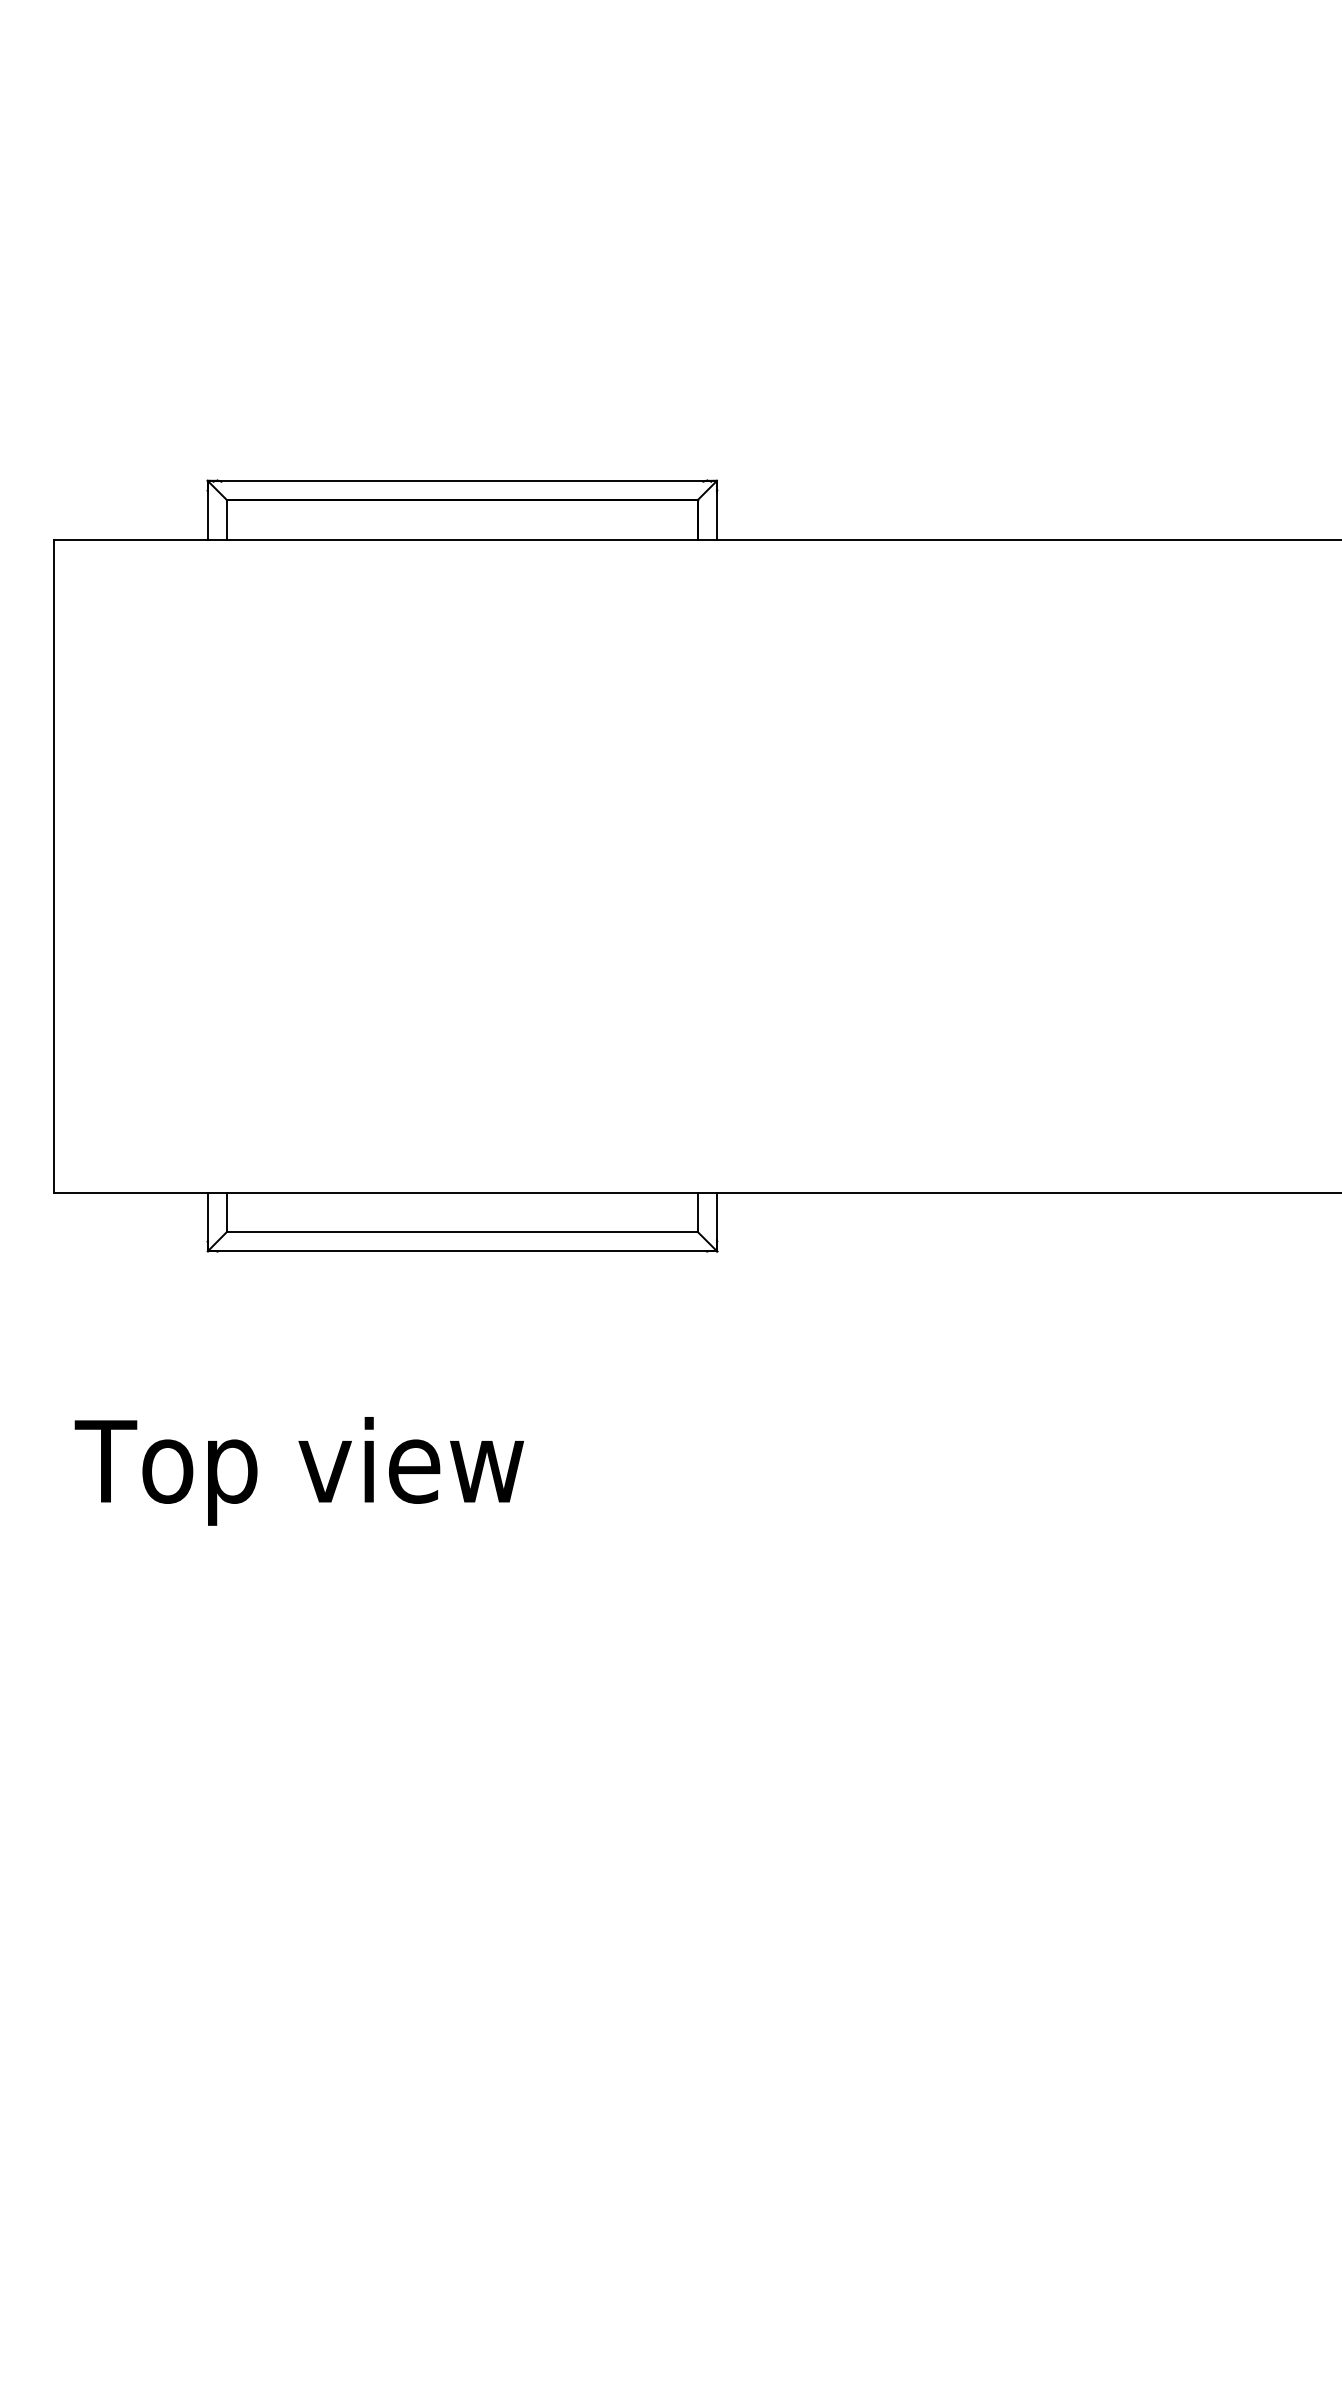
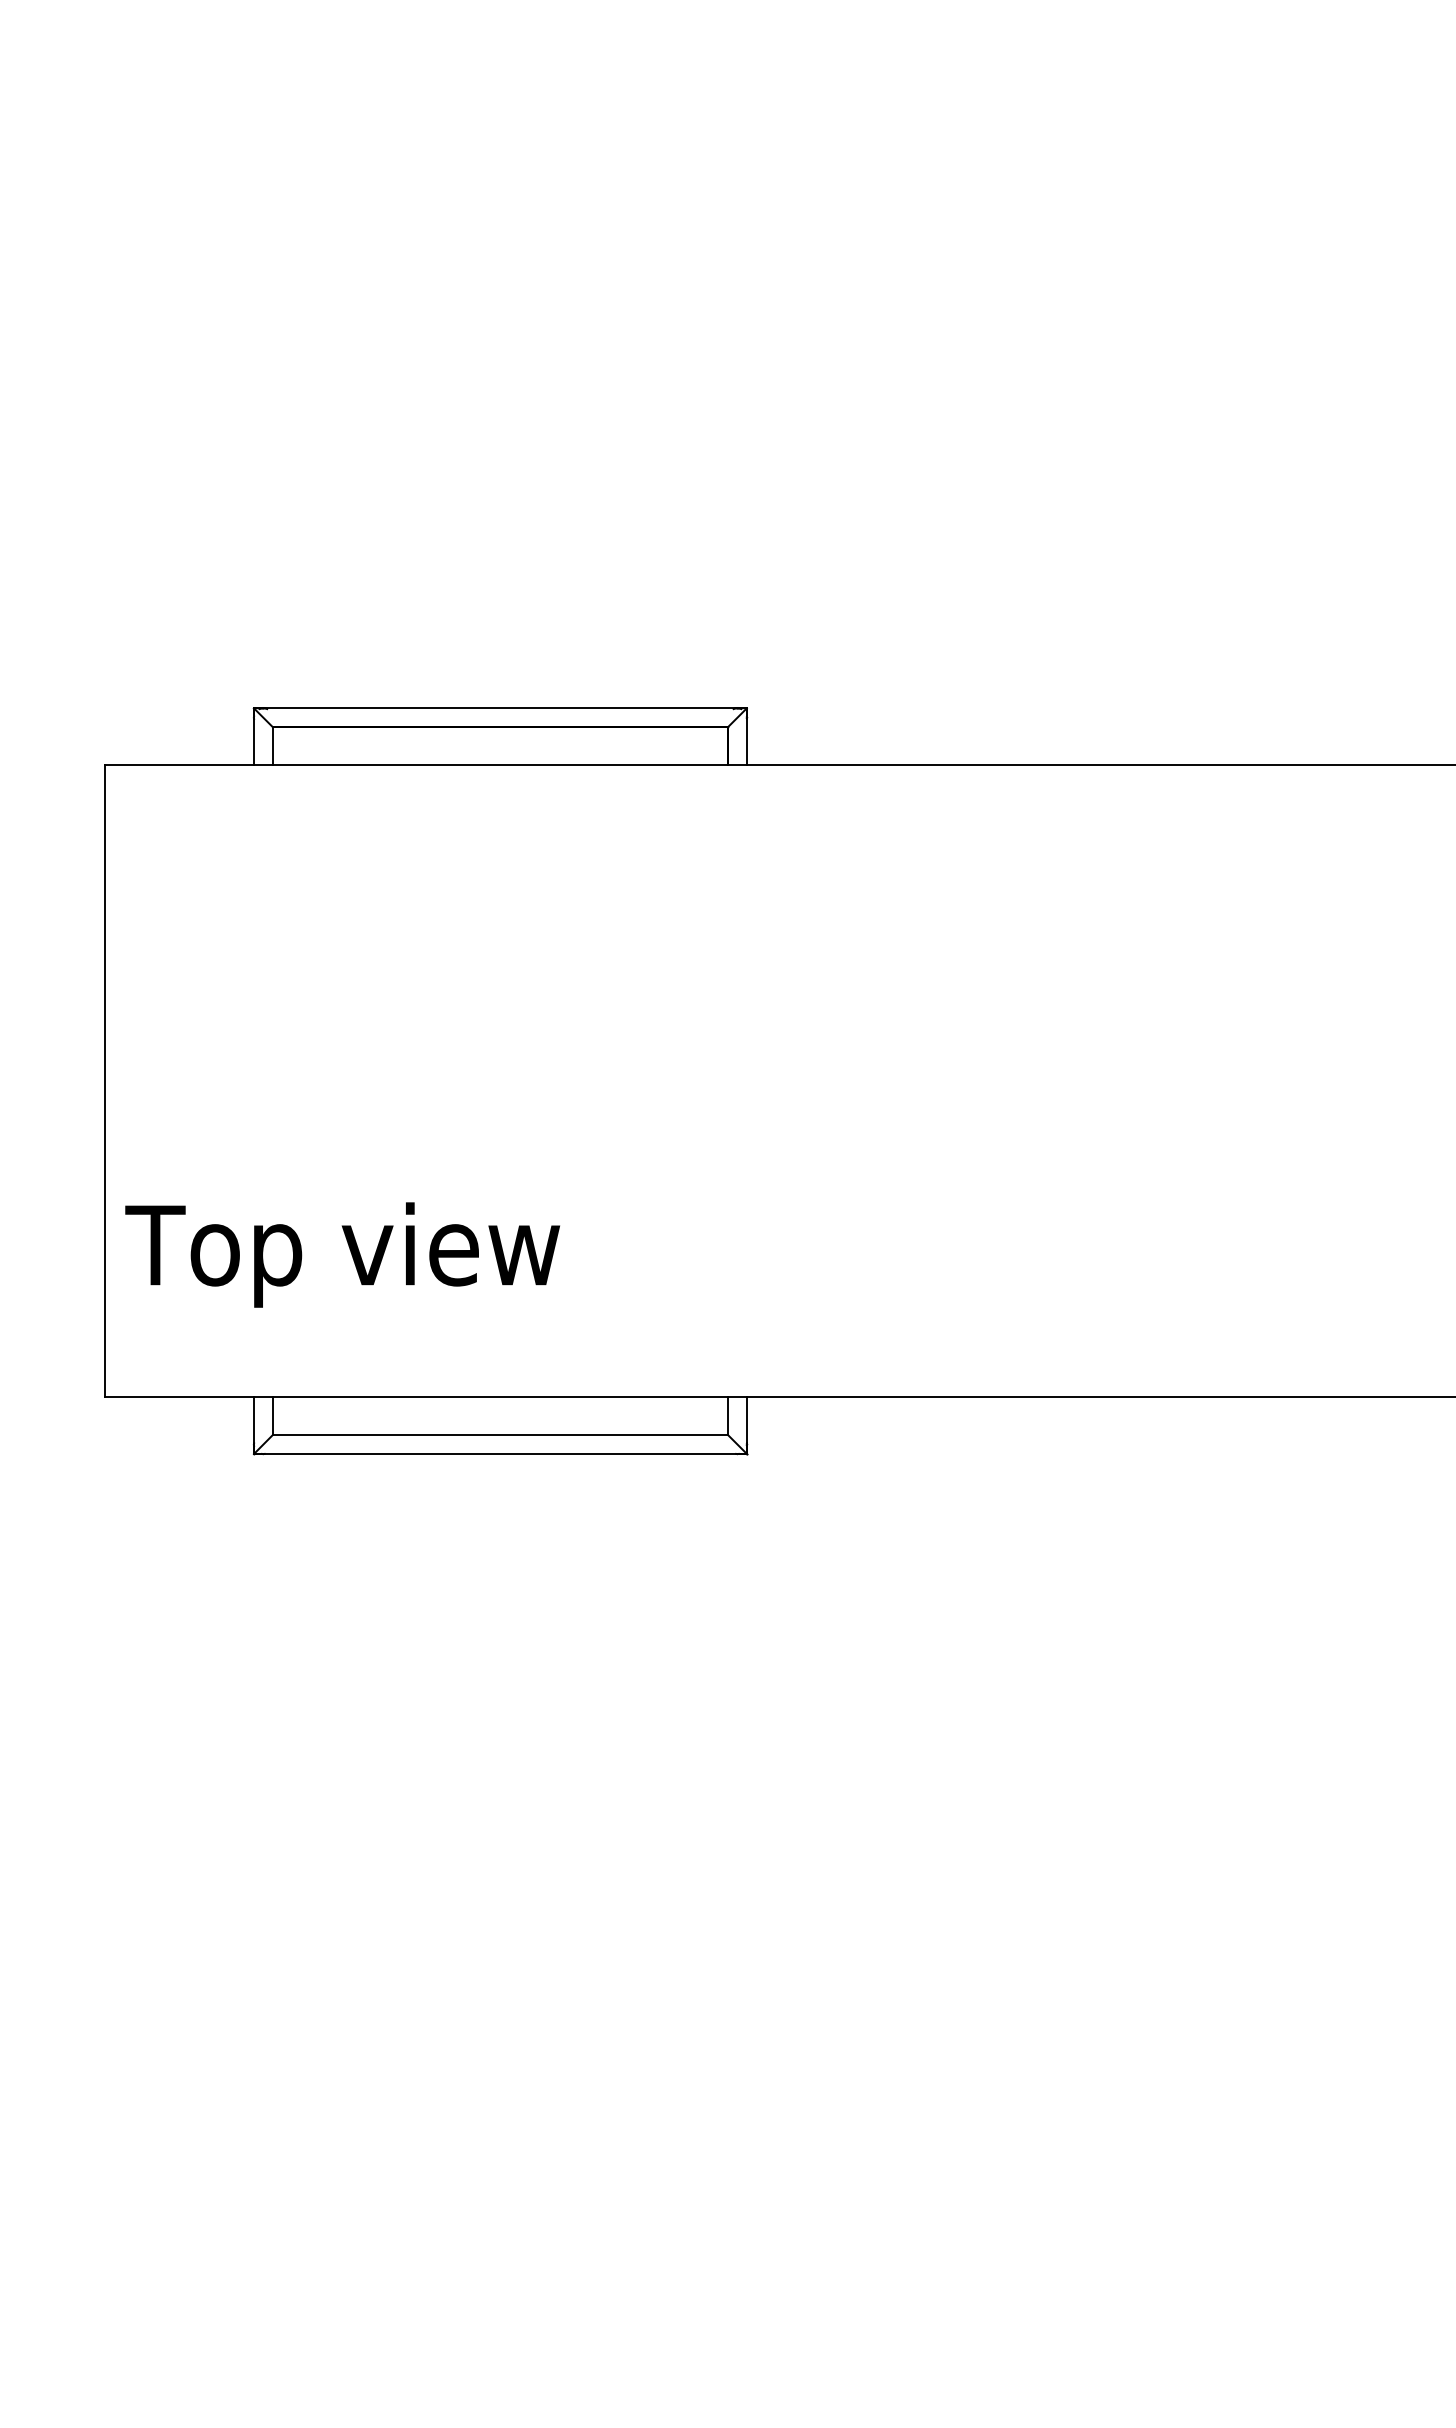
text: (299, 1470) -> (342, 1254), moved

